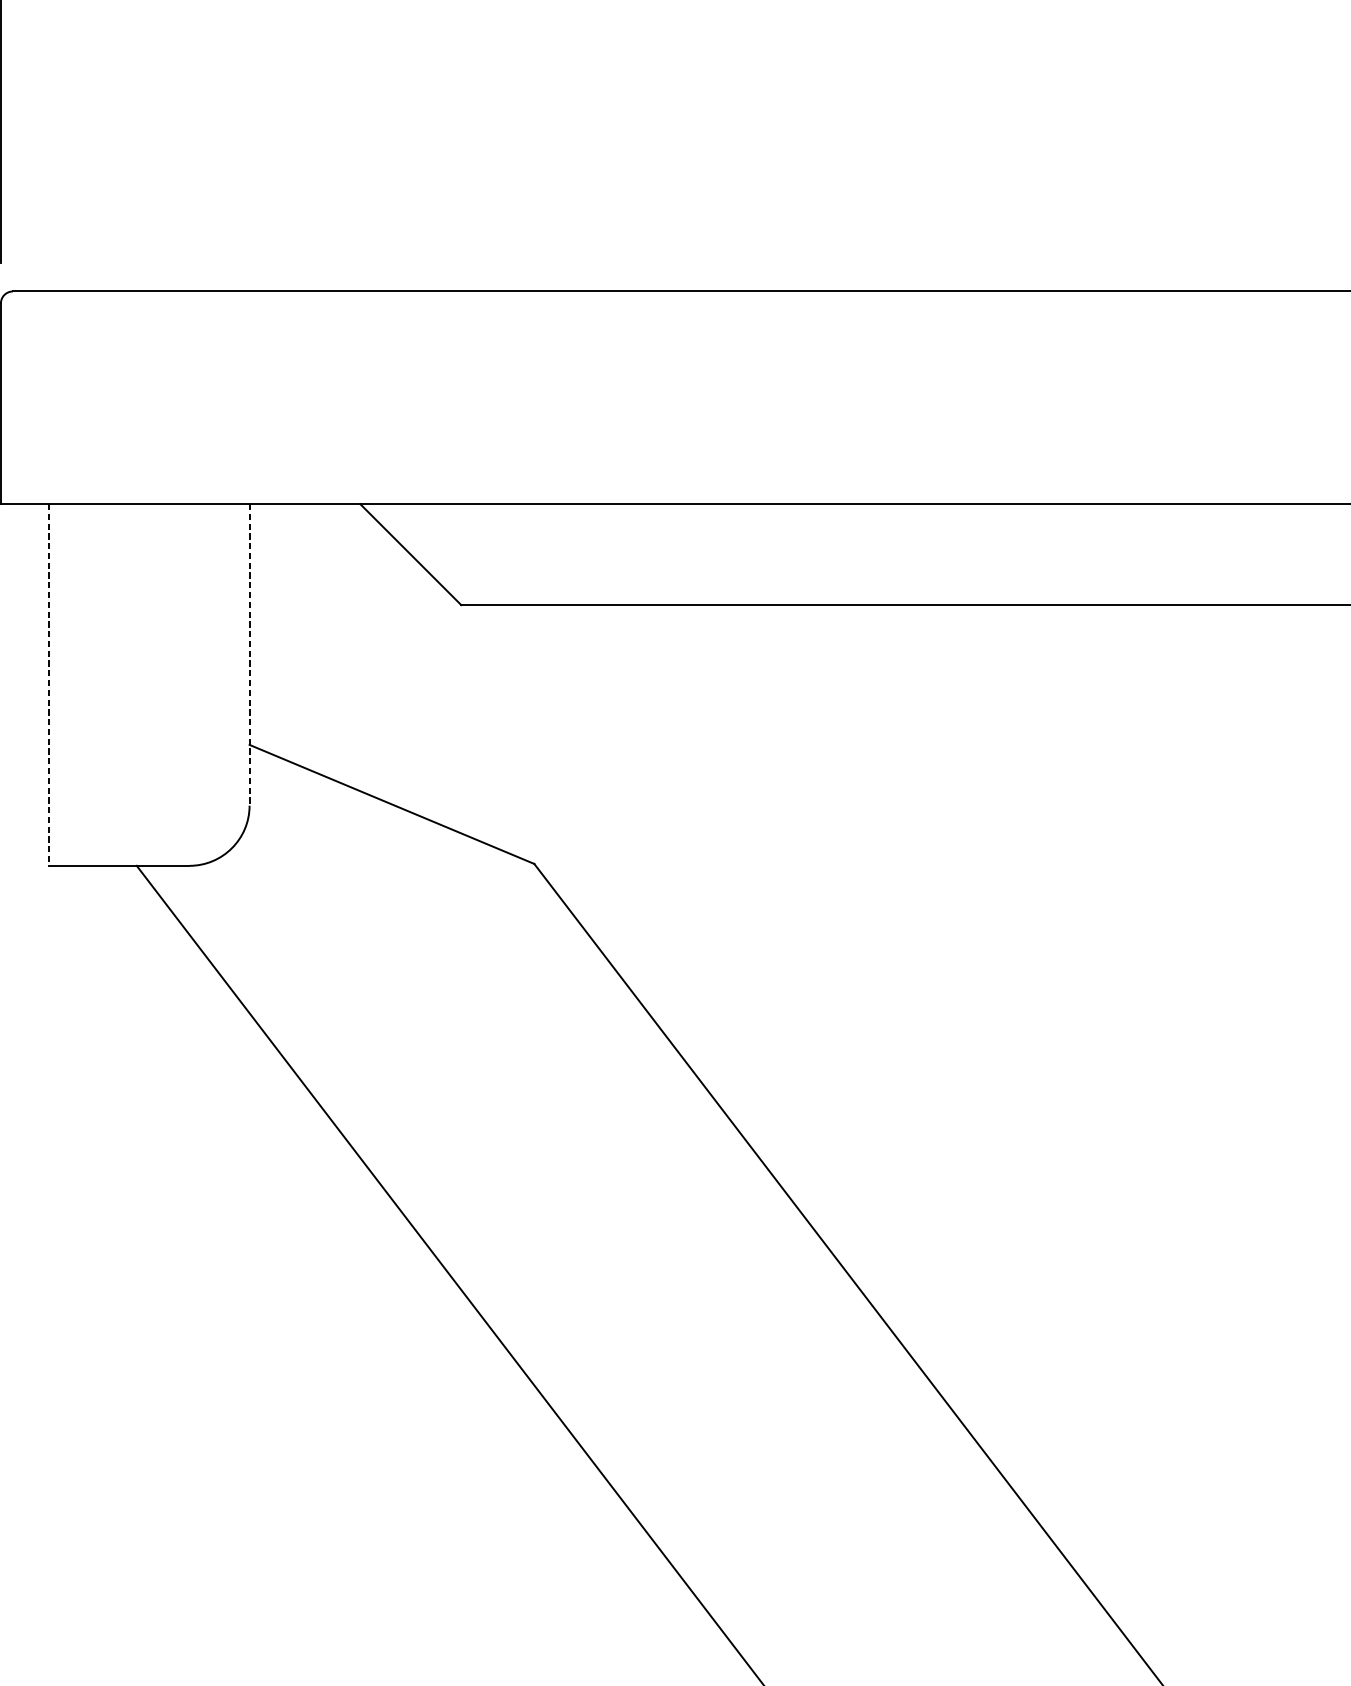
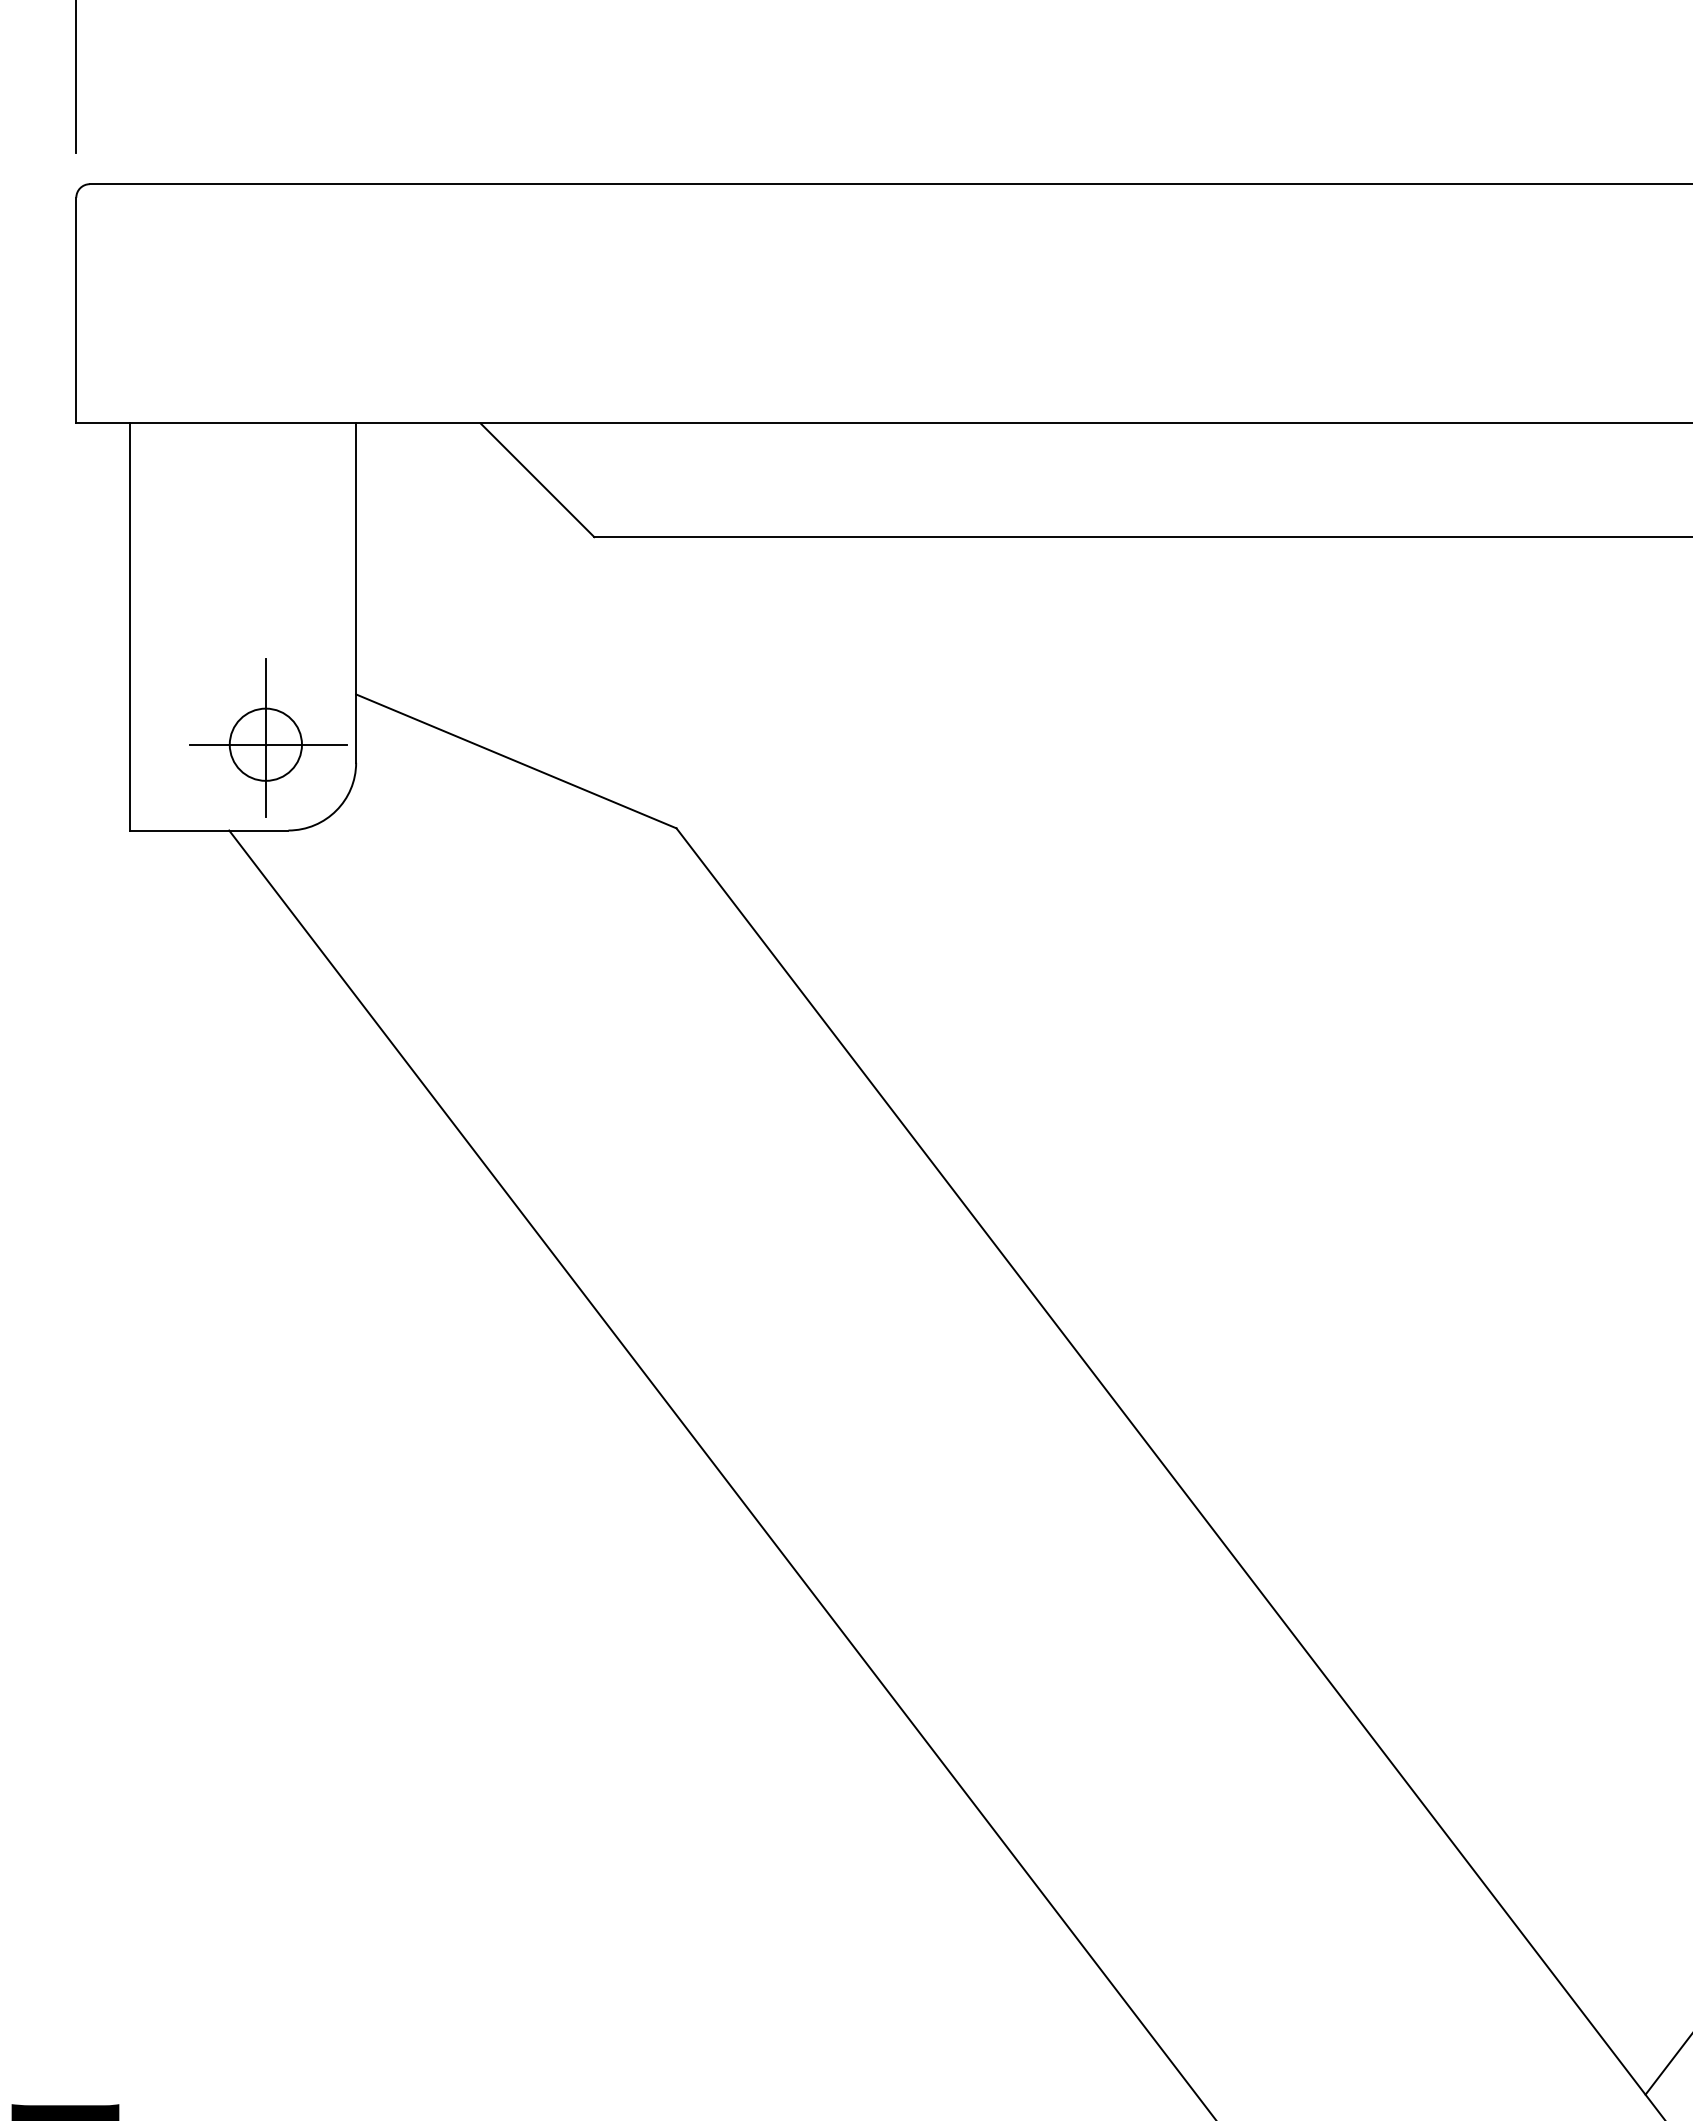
line: (249, 655) -> (356, 593), dashed -> solid
line: (49, 684) -> (130, 626), dashed -> solid
part: (171, 783) -> (268, 737), added

